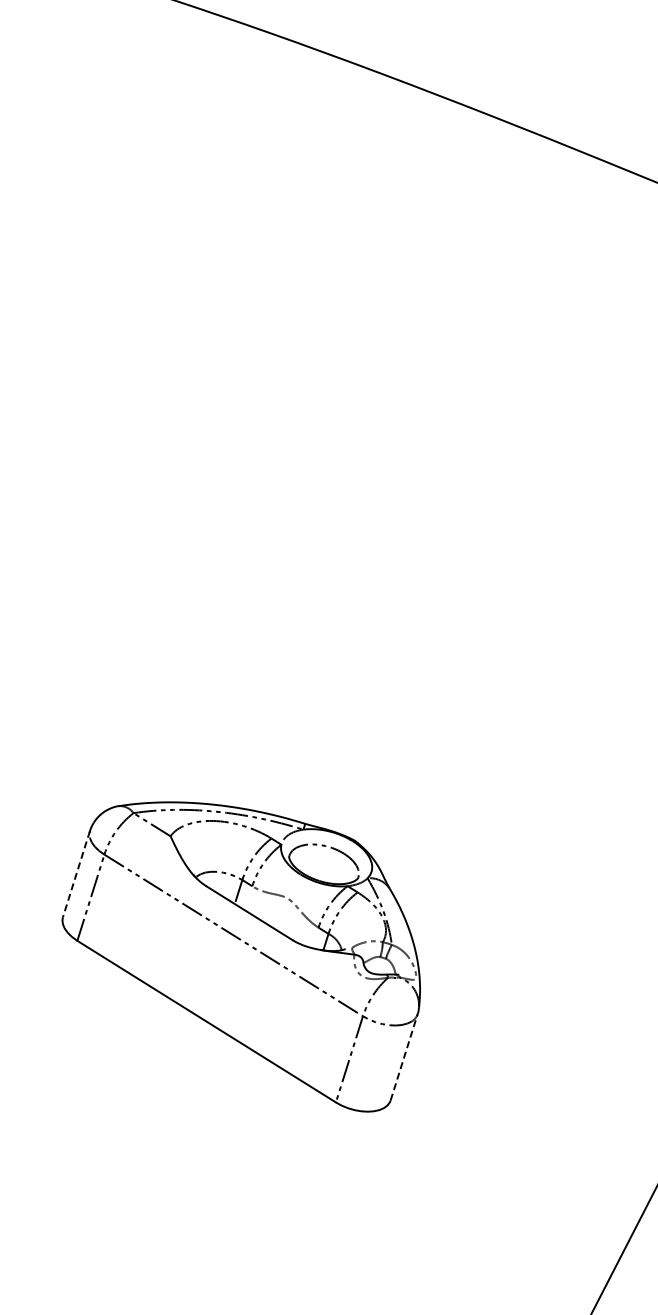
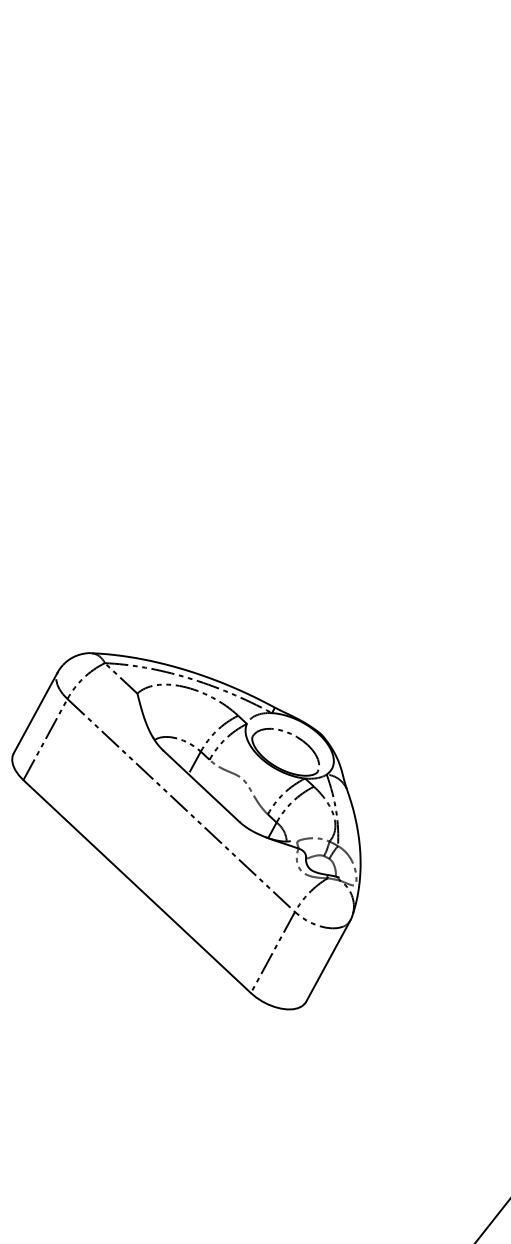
line: (76, 874) -> (35, 713), dashed -> solid
line: (404, 1056) -> (328, 960), dashed -> solid

